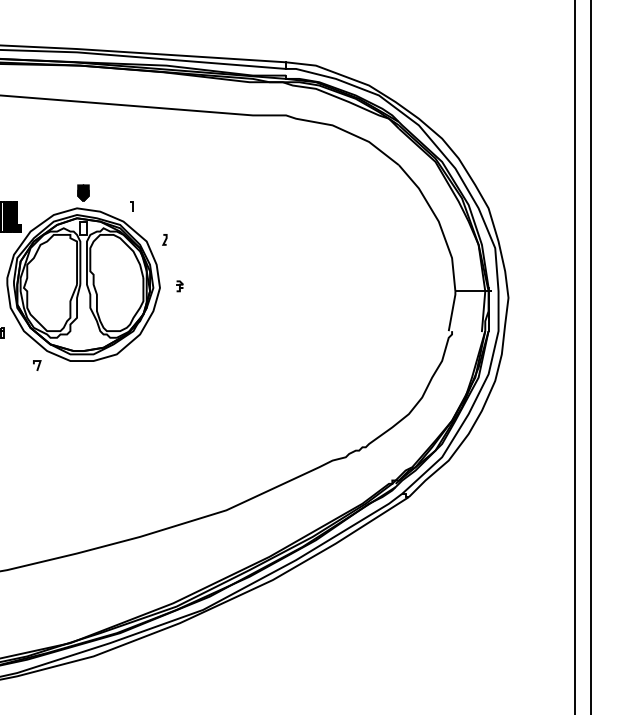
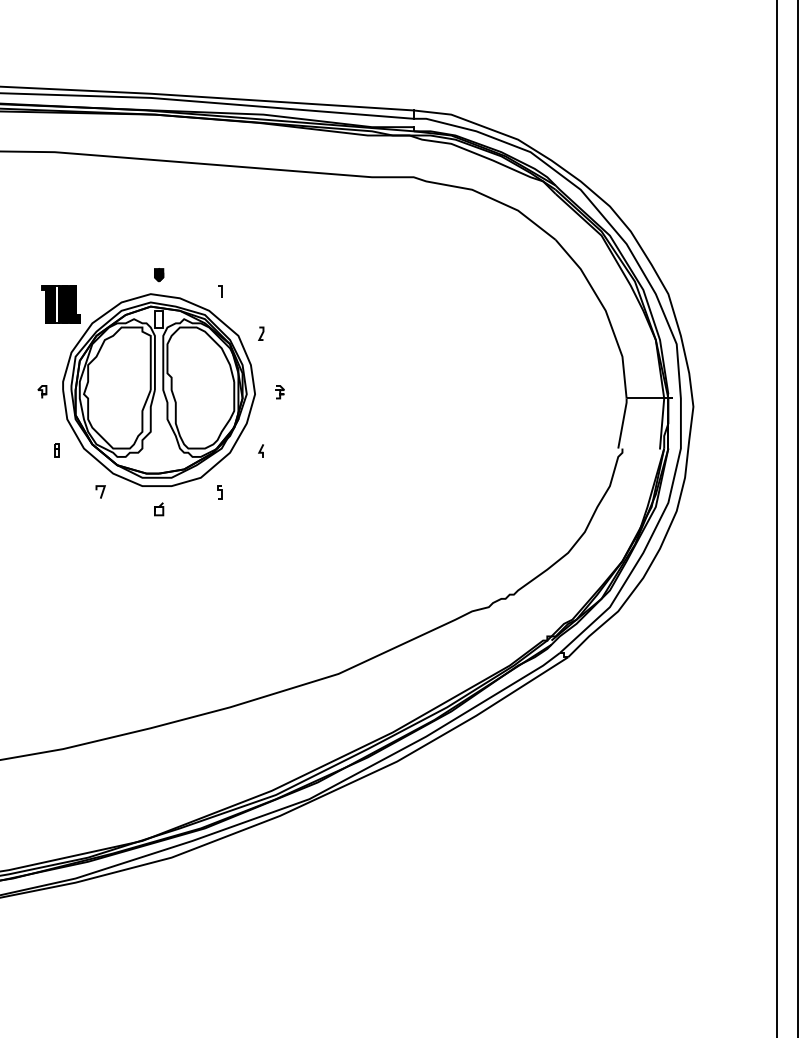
part: (83, 193) -> (159, 275), size x0.62
part: (164, 332) -> (260, 450), added
curve: (131, 364) -> (219, 490), added
curve: (83, 378) -> (159, 507), added

